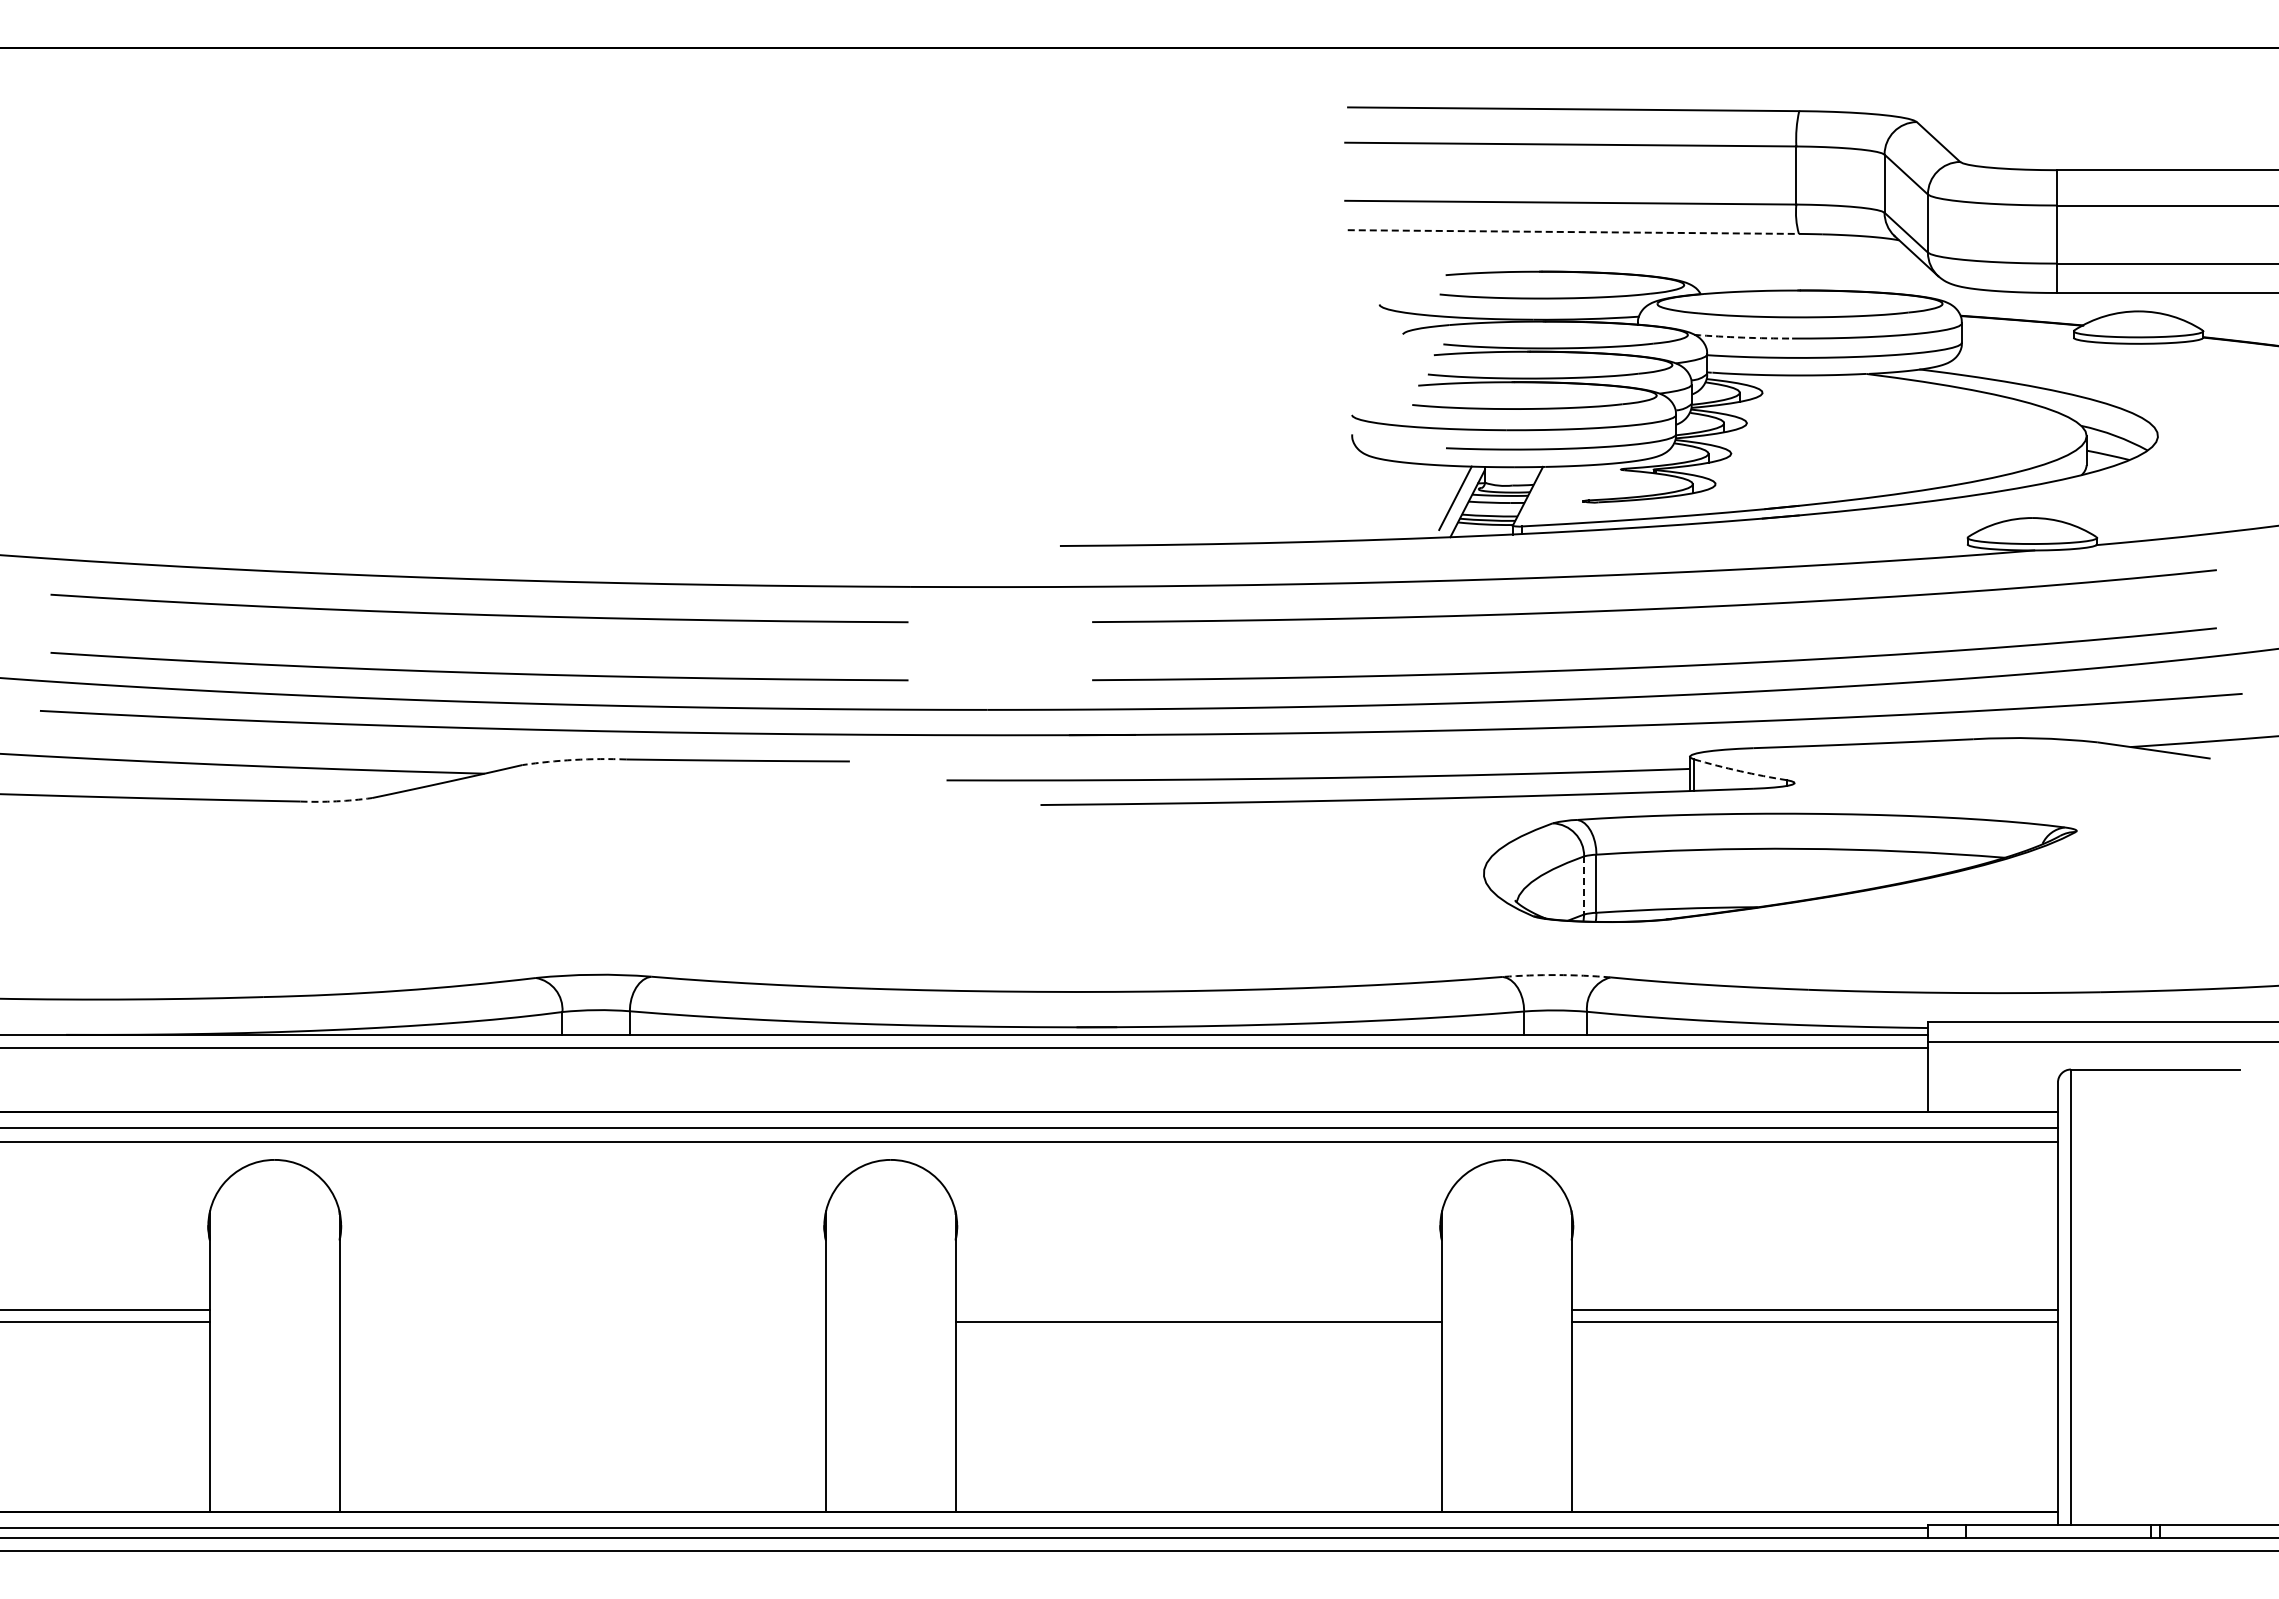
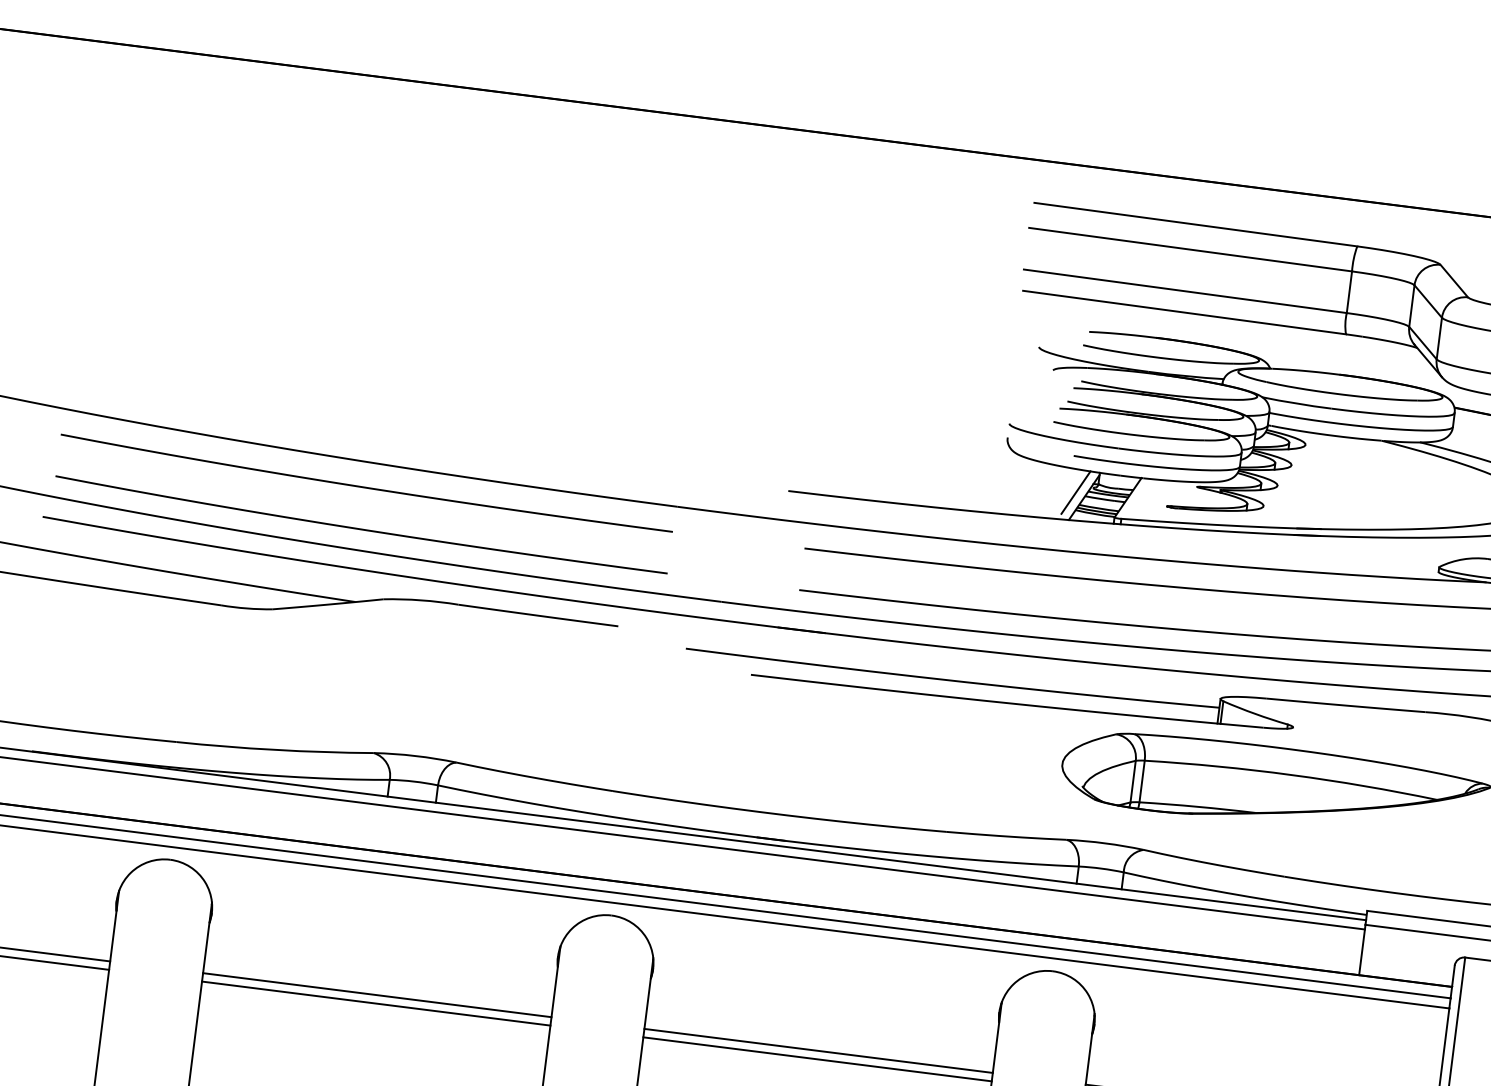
line: (1573, 232) -> (1184, 312), dashed -> solid
arc: (1743, 337) -> (1296, 403), dashed -> solid
arc: (574, 759) -> (421, 600), dashed -> solid
arc: (1740, 771) -> (1255, 714), dashed -> solid
arc: (336, 801) -> (246, 608), dashed -> solid
line: (1584, 885) -> (1133, 781), dashed -> solid
arc: (1556, 975) -> (1105, 843), dashed -> solid
line: (582, 1310) -> (377, 995), added
line: (1198, 1310) -> (818, 1051), added
line: (582, 1321) -> (376, 1003), added

